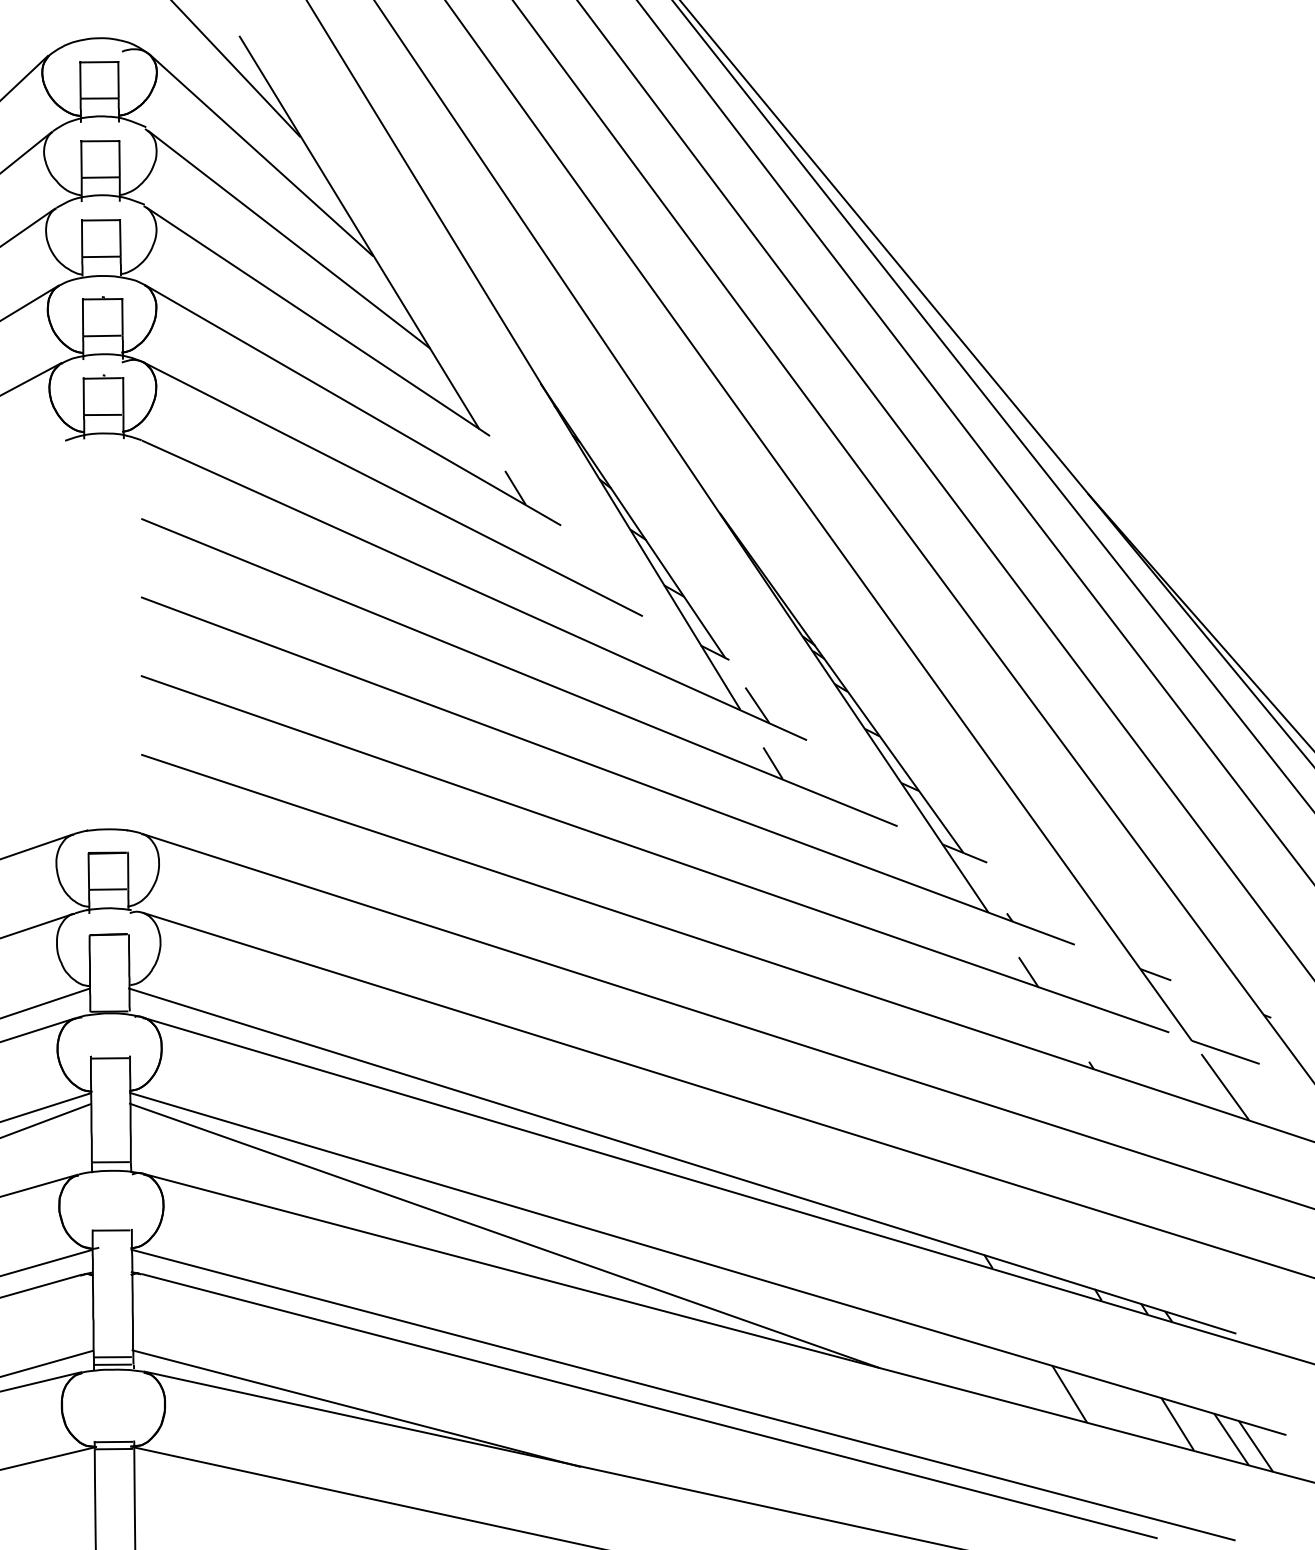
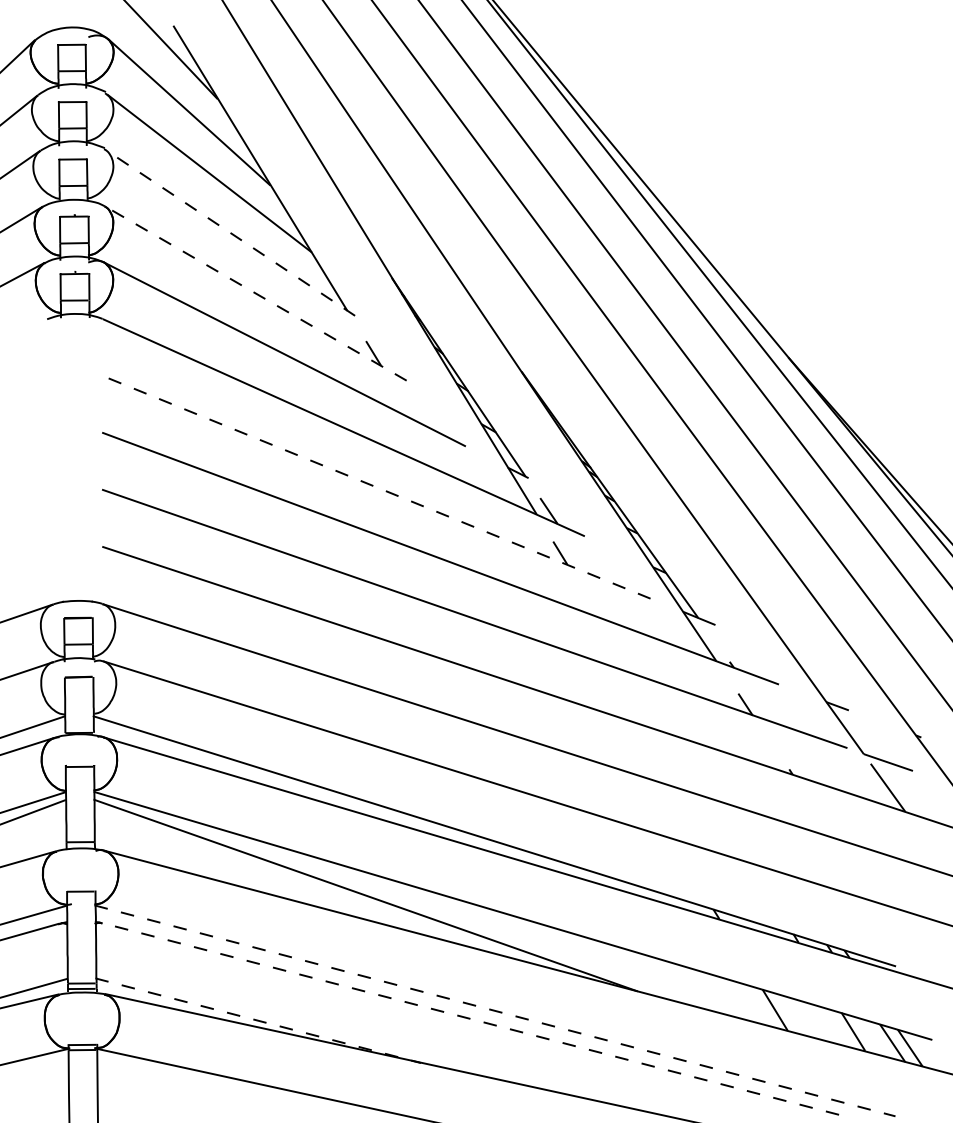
line: (318, 321) -> (230, 232), solid -> dashed
line: (352, 405) -> (255, 293), solid -> dashed
line: (518, 672) -> (375, 487), solid -> dashed
line: (683, 1395) -> (495, 1011), solid -> dashed
line: (649, 1406) -> (470, 1019), solid -> dashed
line: (356, 1408) -> (258, 1020), solid -> dashed

